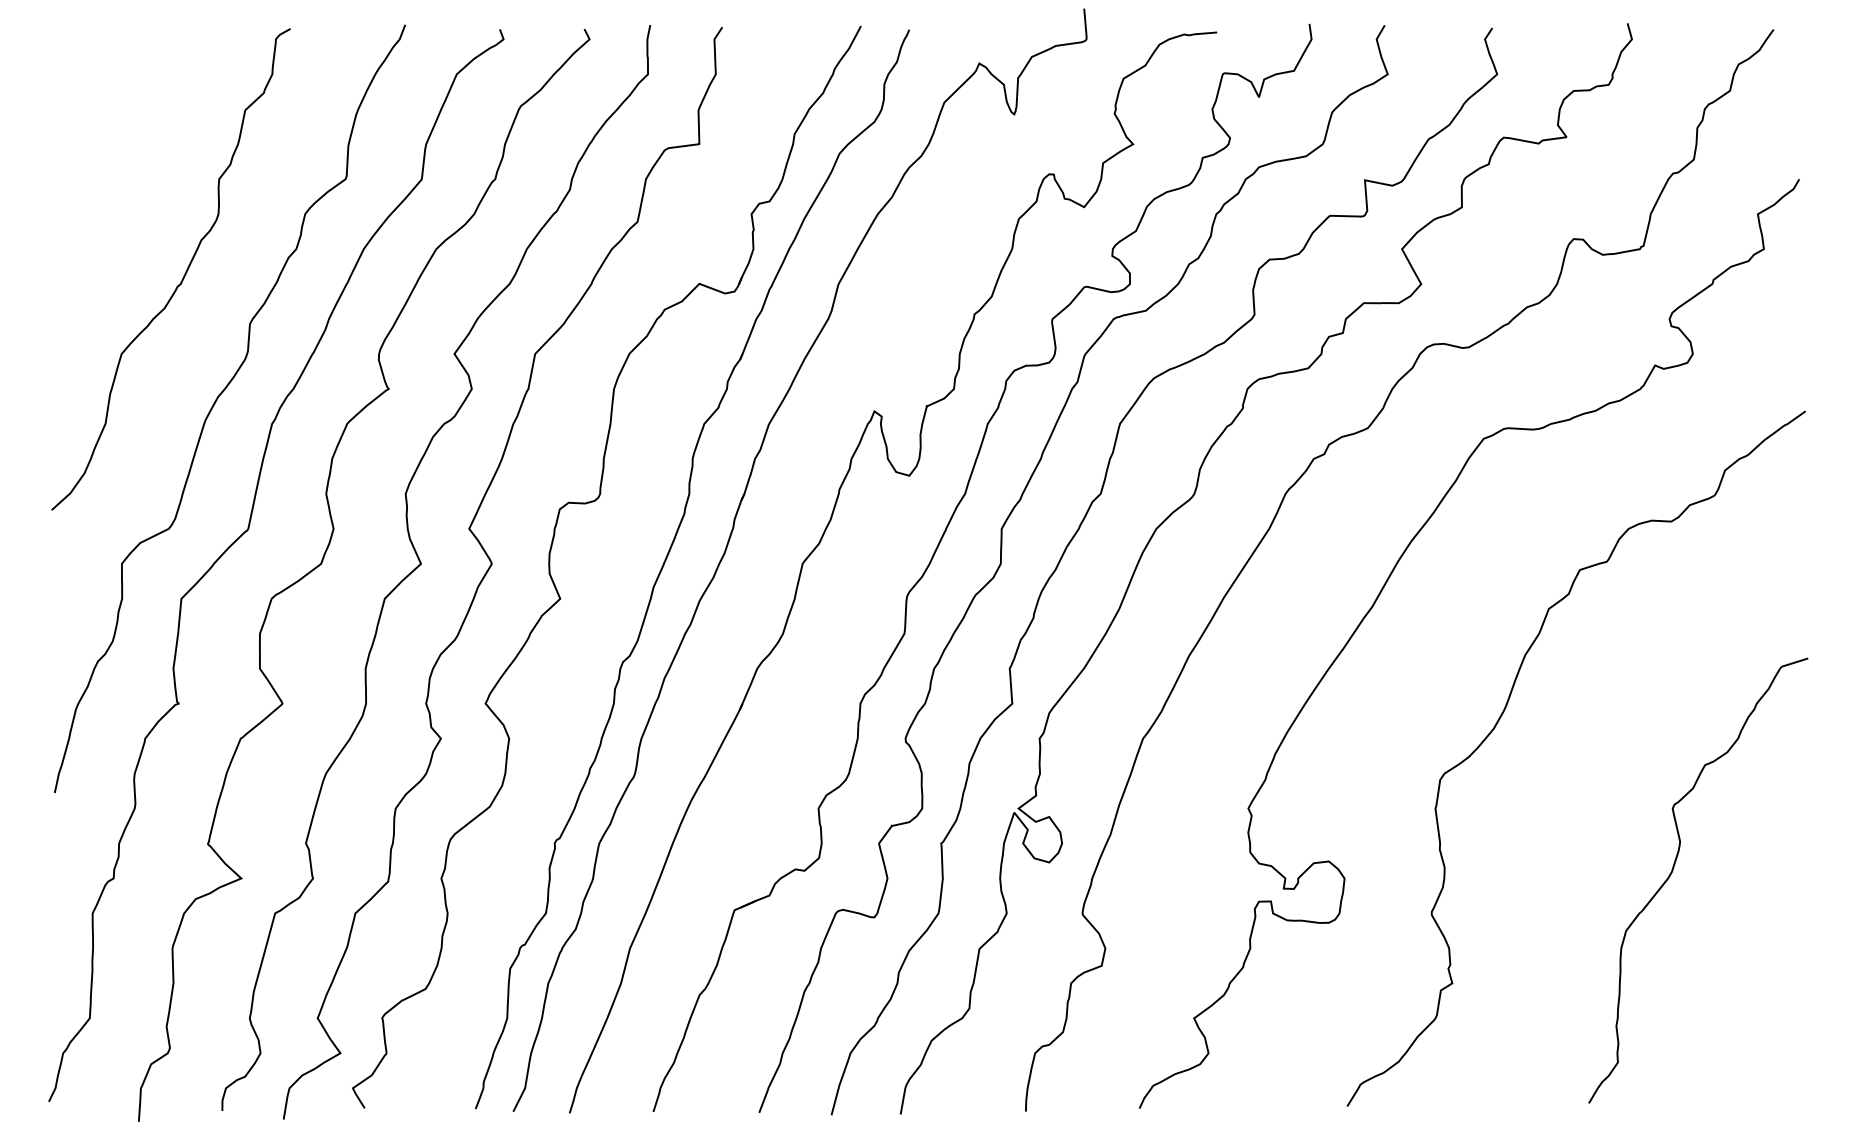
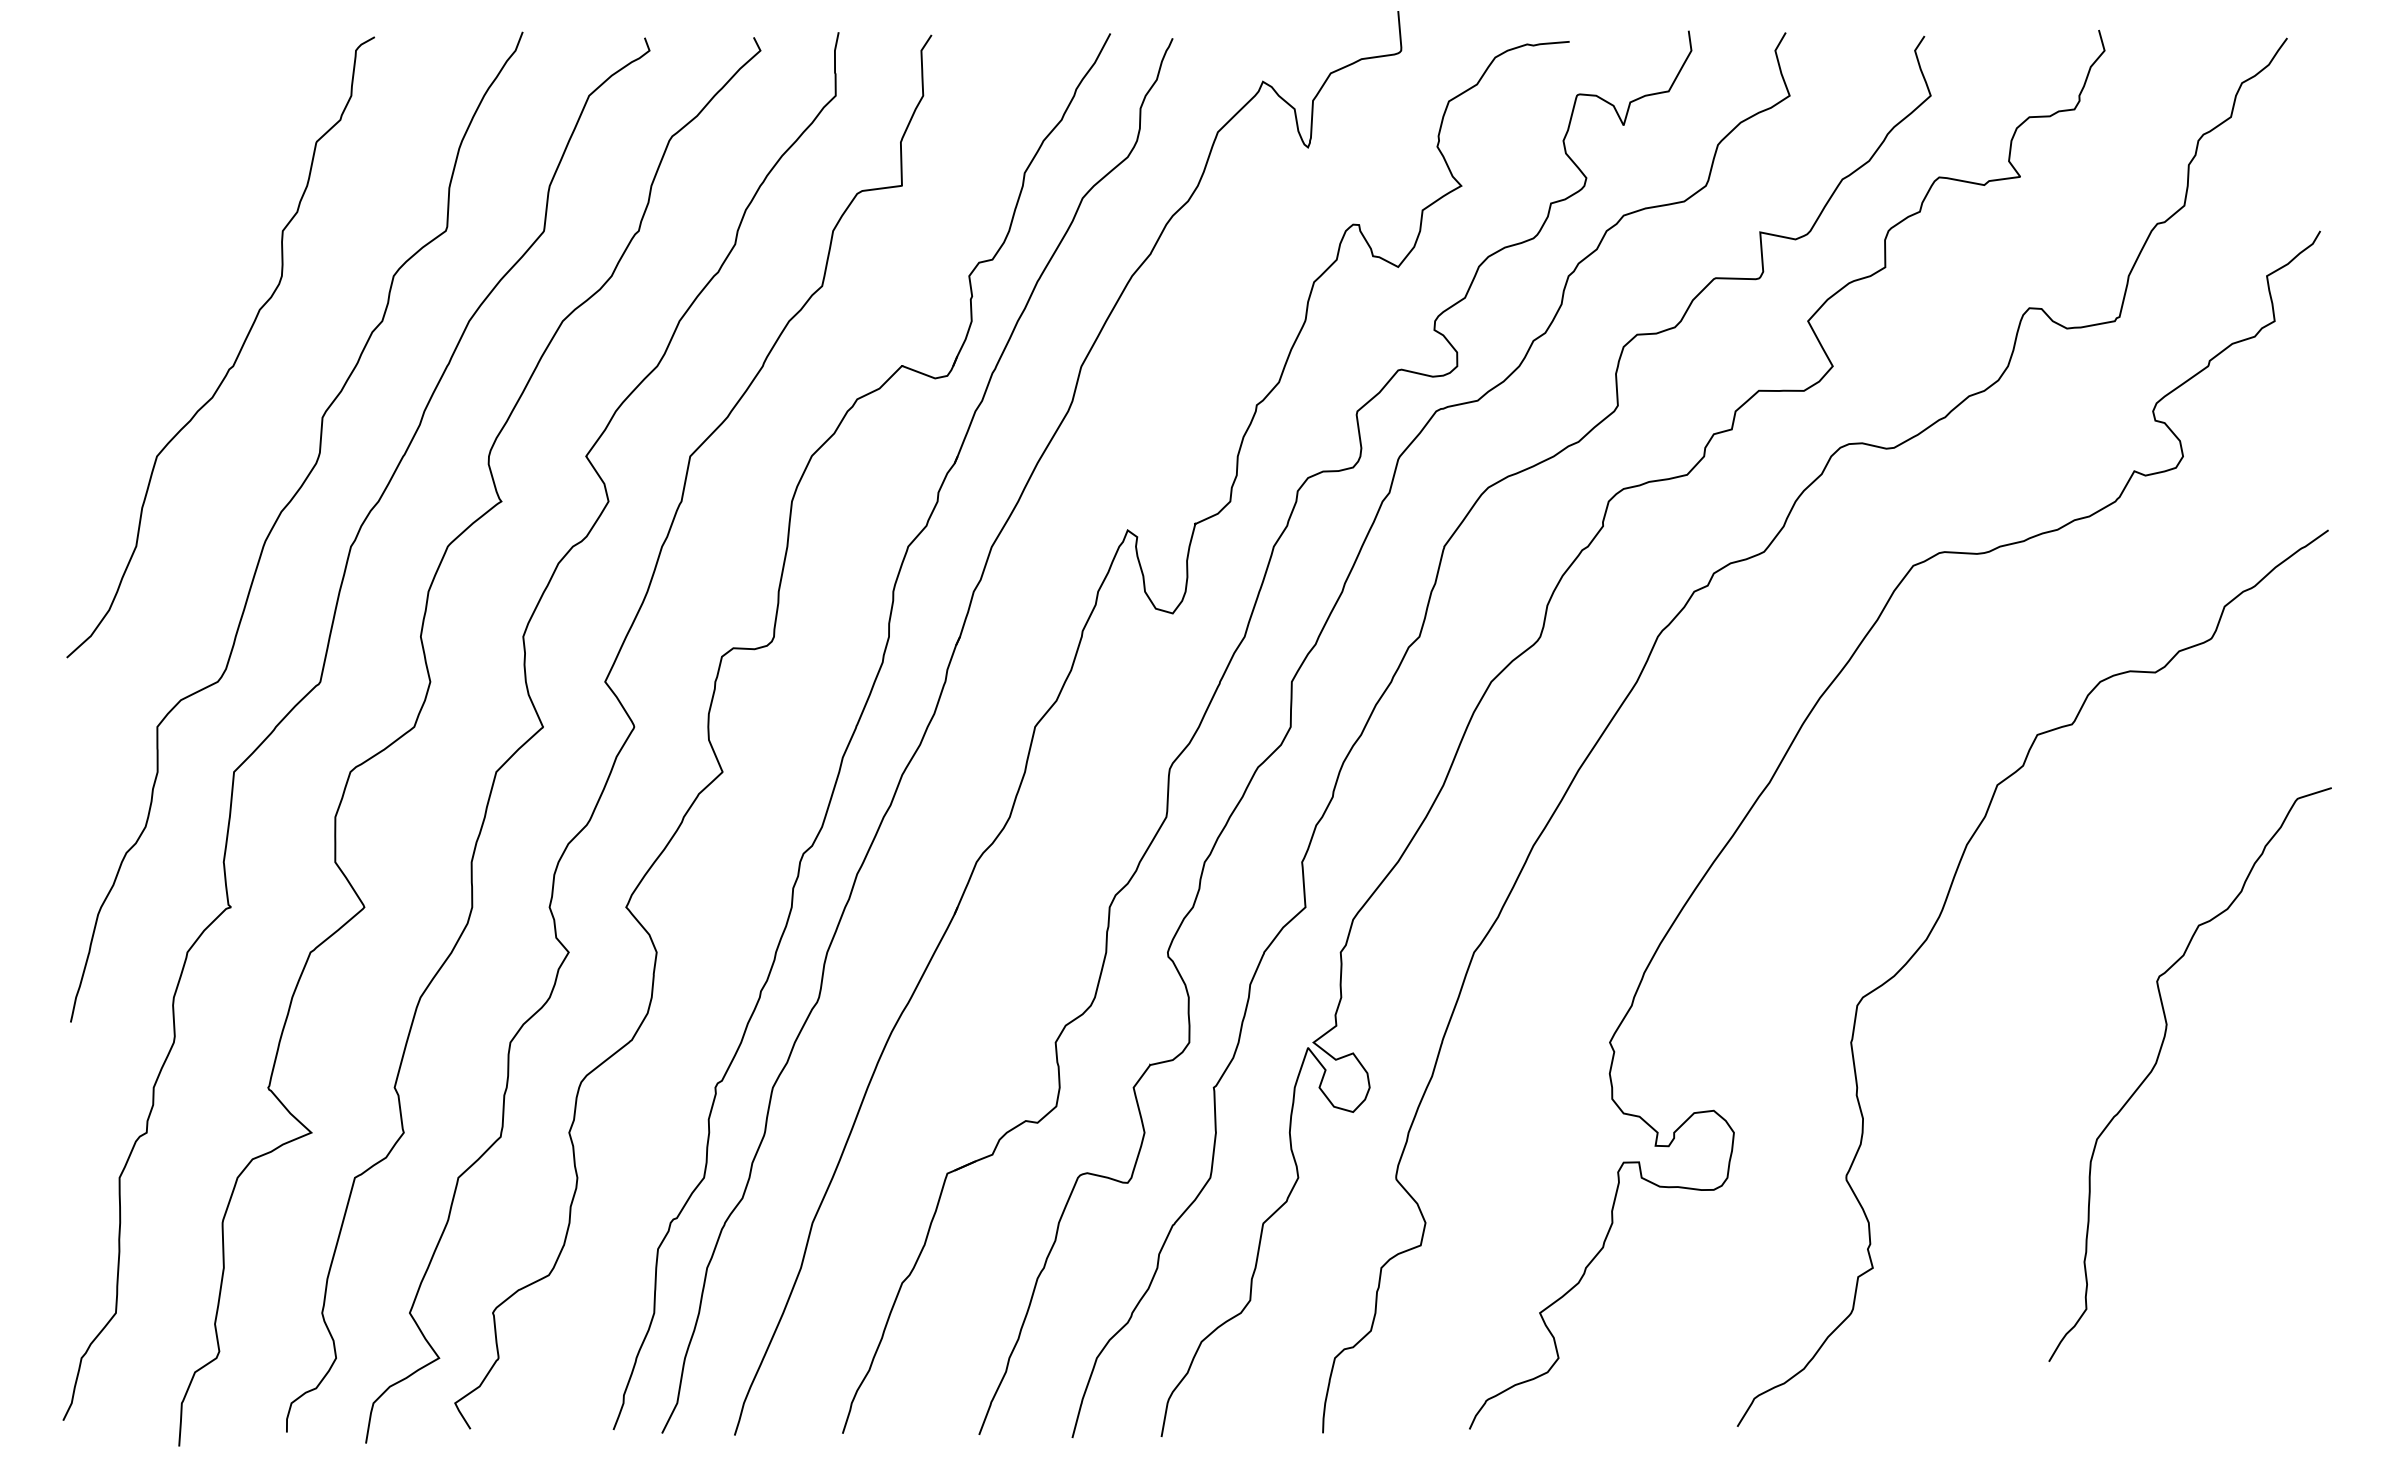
curve: (1673, 871) -> (2157, 1062), moved

